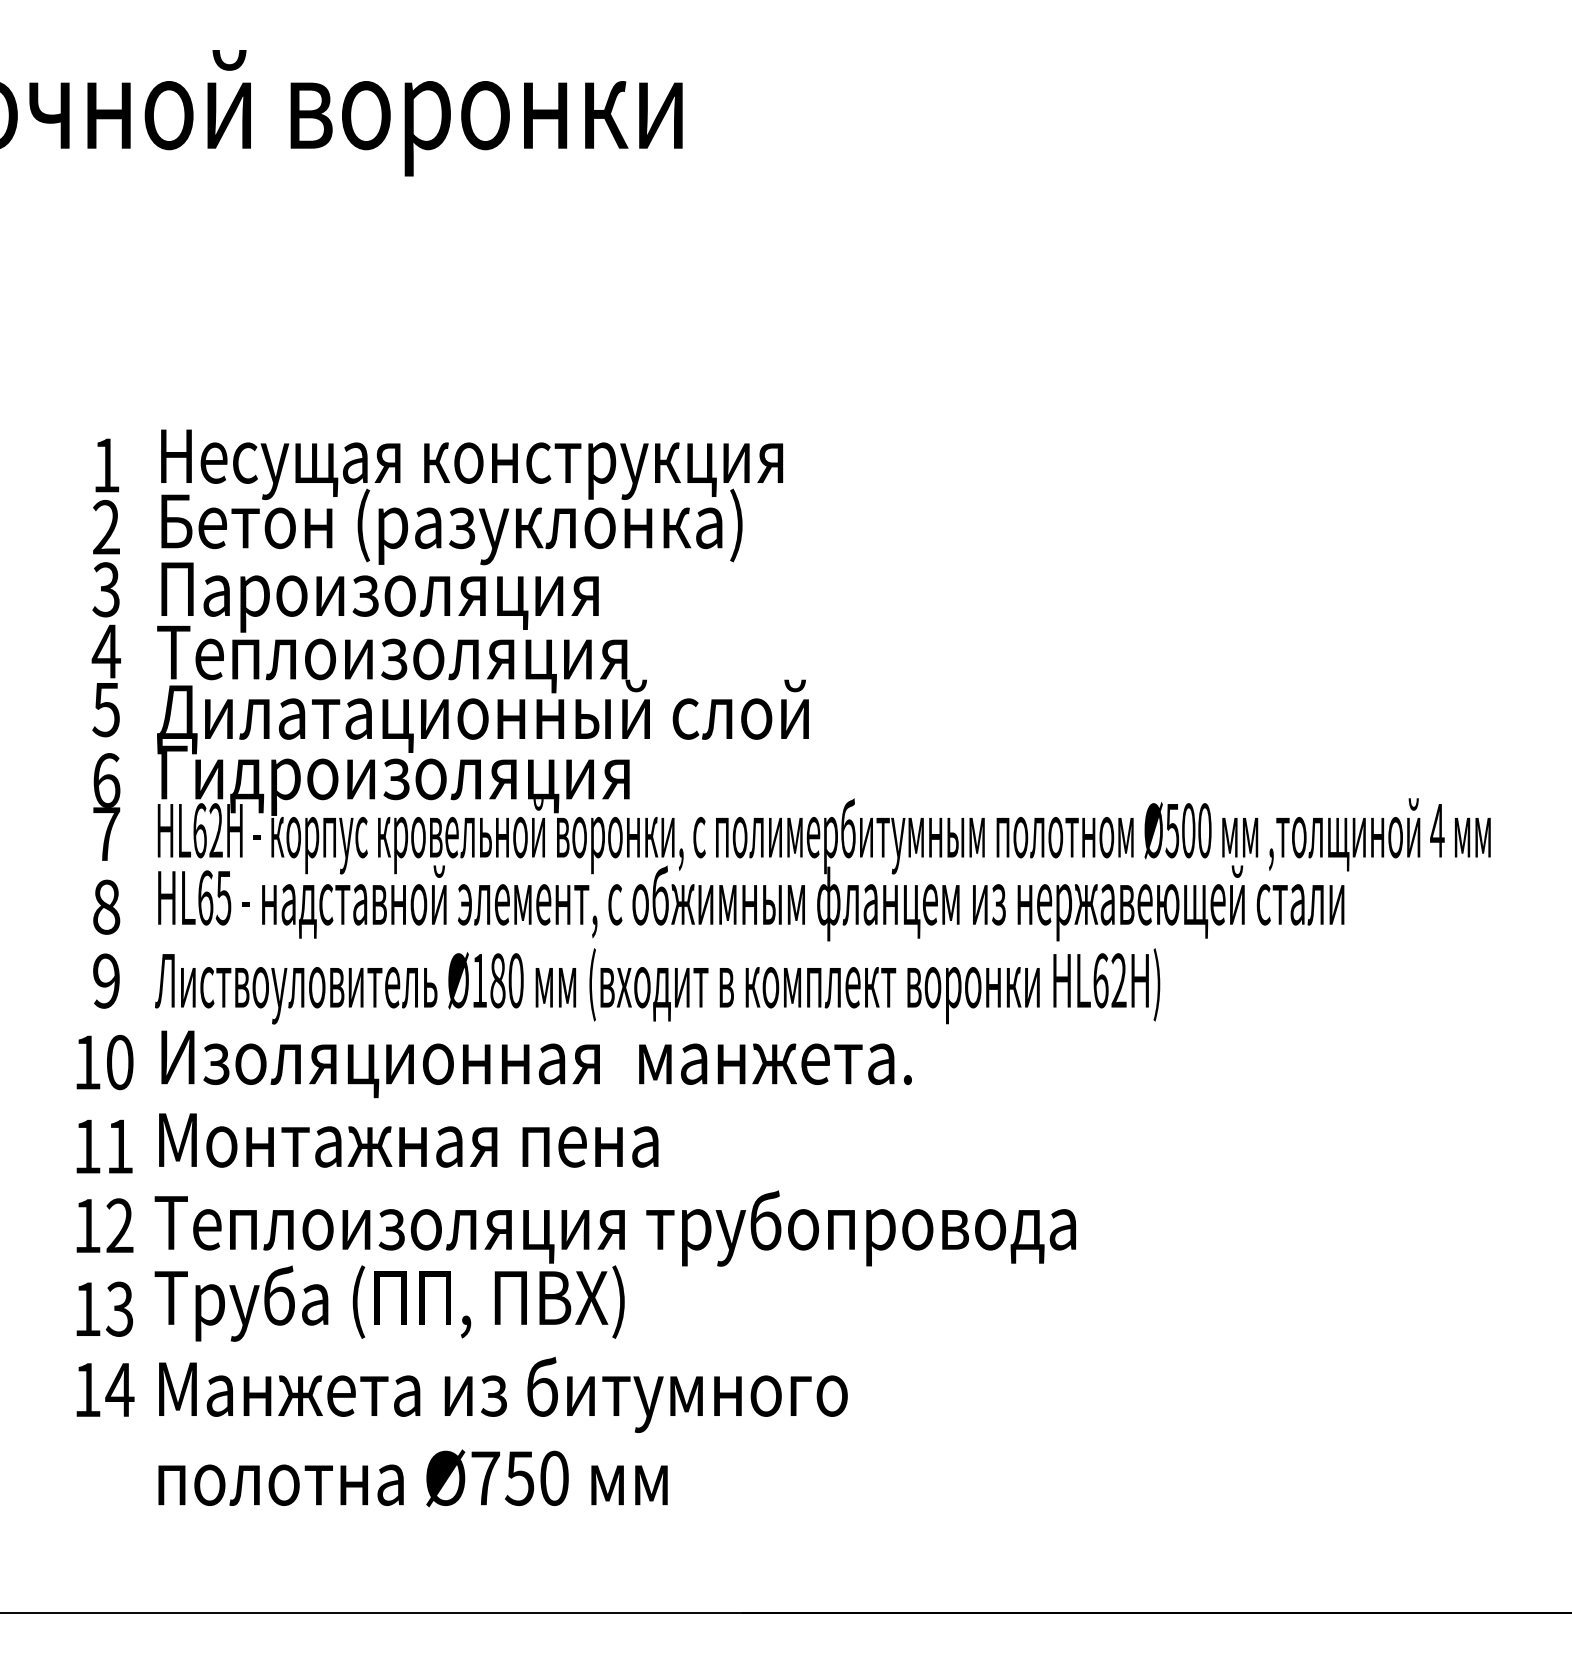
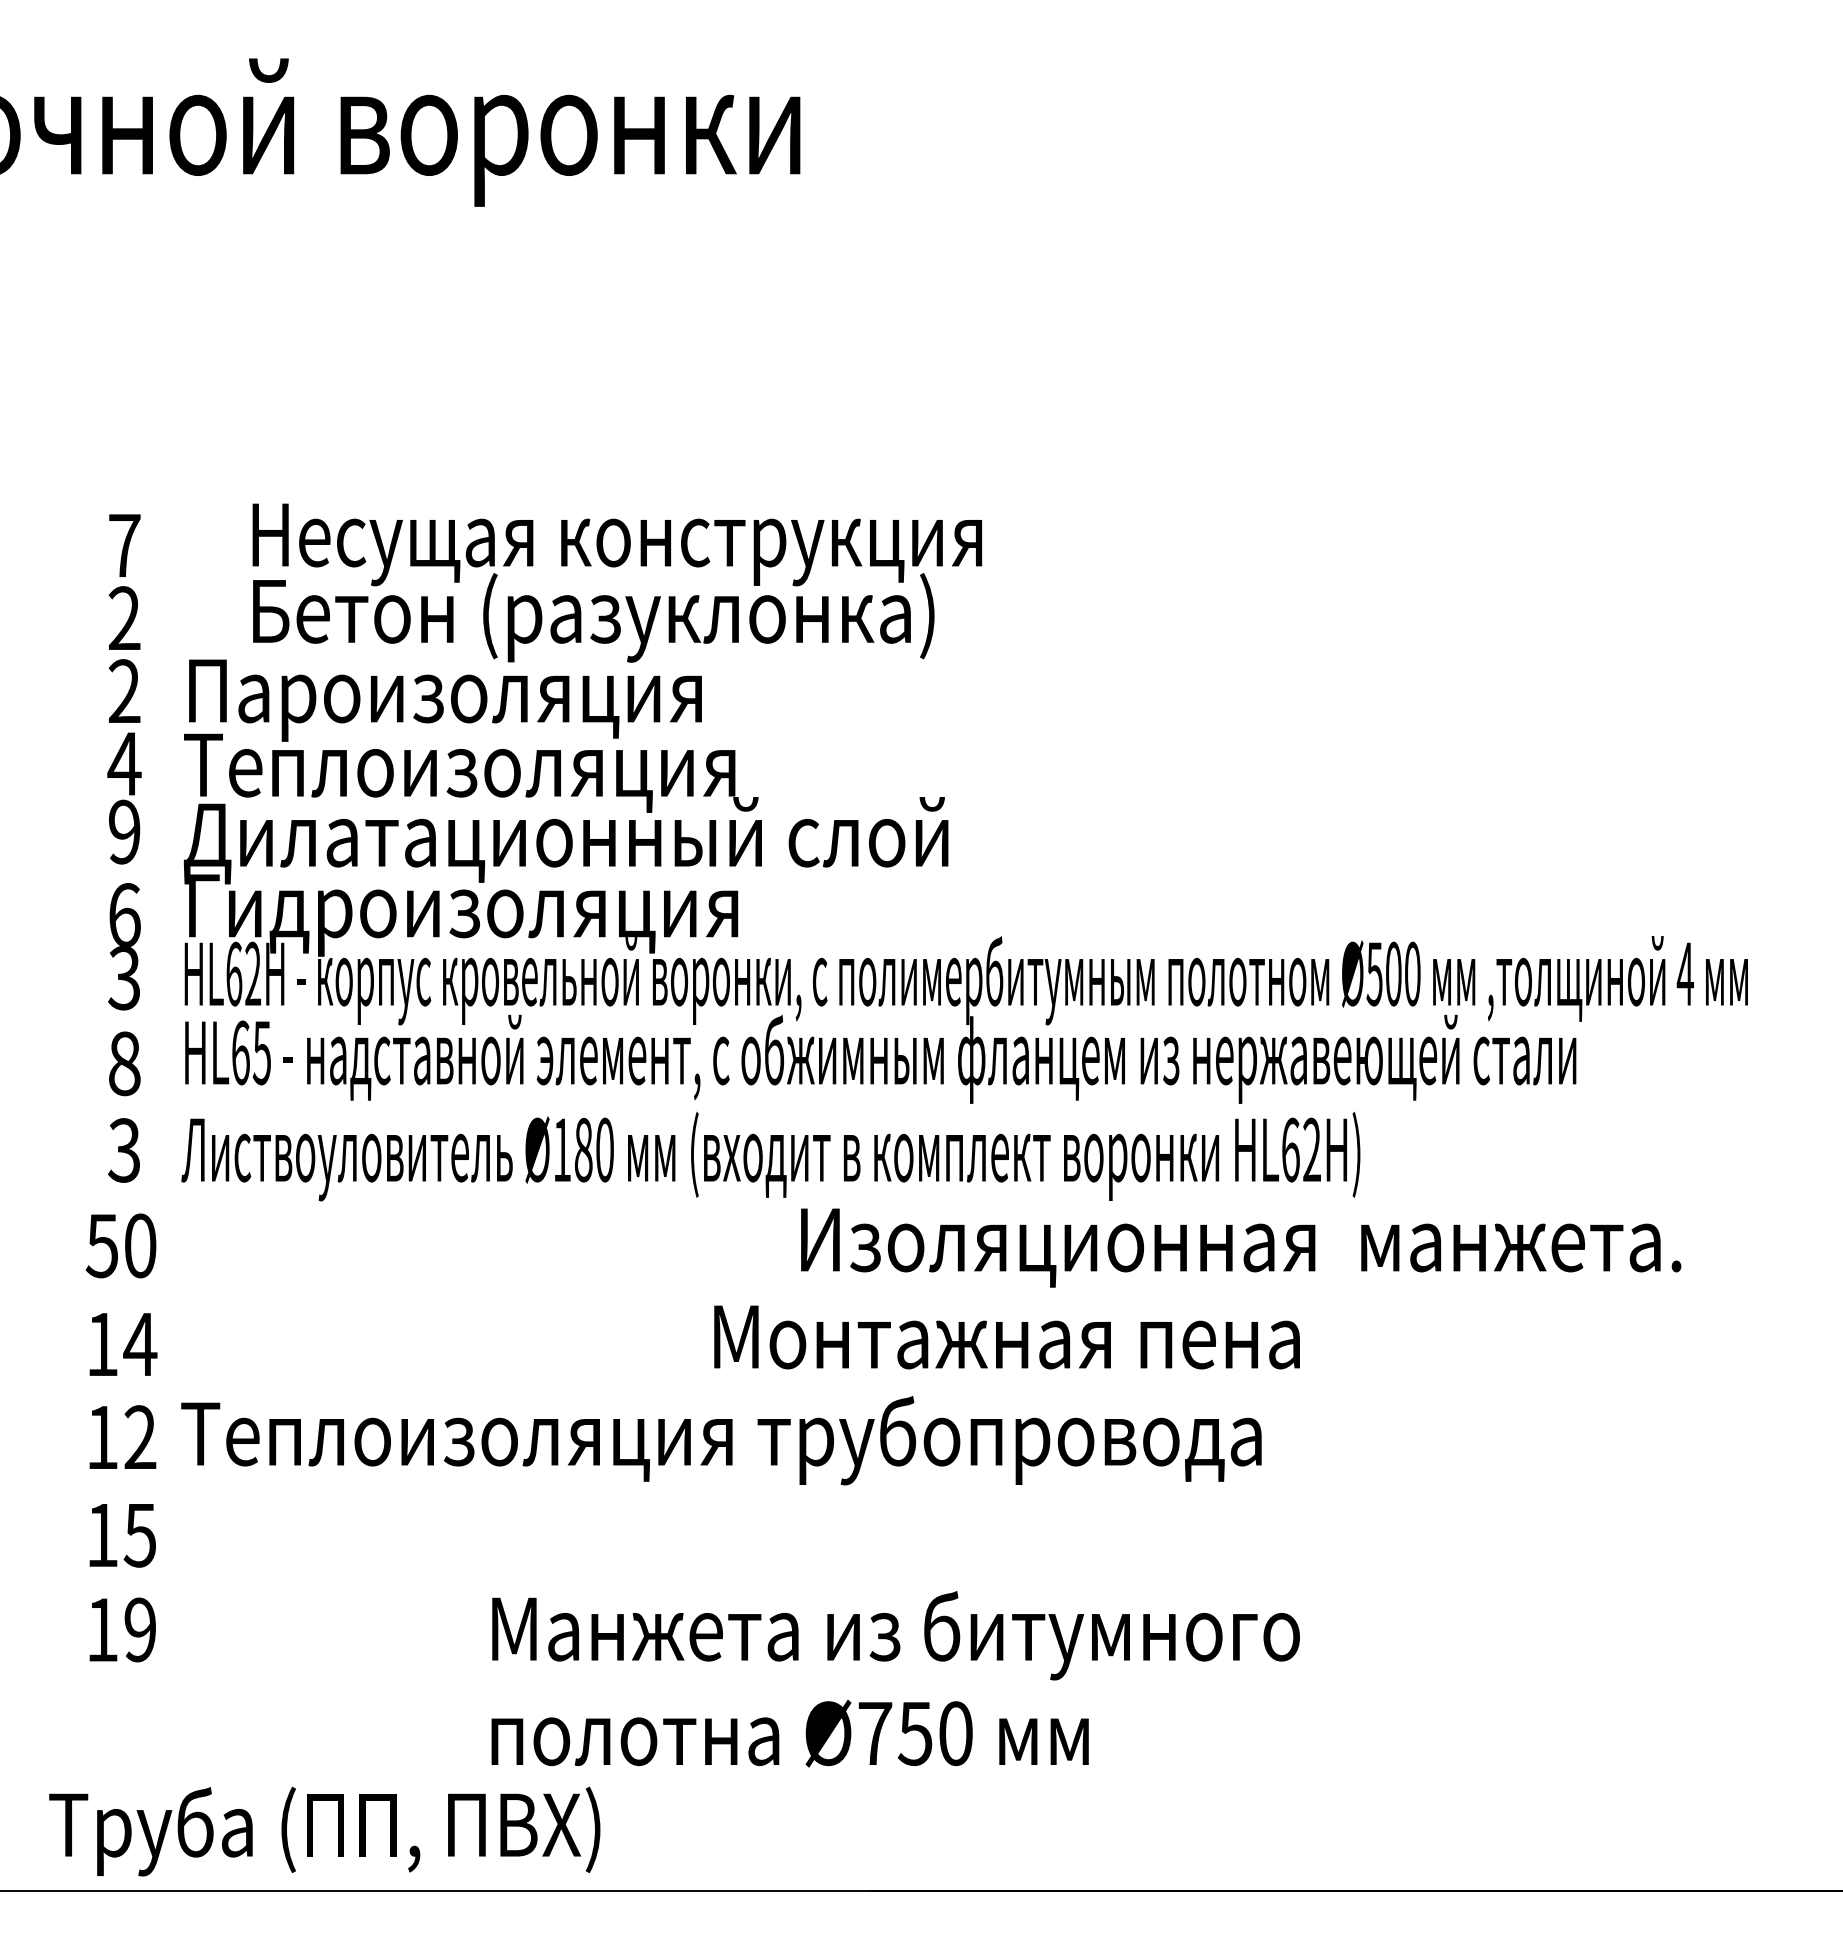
text: (106, 465) -> (124, 545), 1 -> 7
text: (472, 496) -> (617, 582), moved
text: (106, 589) -> (124, 691), 3 -> 2
text: (106, 709) -> (124, 831), 5 -> 9
text: (106, 834) -> (124, 978), 7 -> 3
text: (106, 981) -> (124, 1150), 9 -> 3
text: (86, 1063) -> (101, 1246), 10 -> 50
text: (537, 1063) -> (1241, 1247), moved
text: (408, 1140) -> (1006, 1337), moved
text: (120, 1146) -> (140, 1344), 11 -> 14
text: (389, 1303) -> (324, 1831), moved
text: (119, 1309) -> (139, 1535), 13 -> 15
text: (120, 1389) -> (140, 1629), 14 -> 19
text: (502, 1432) -> (895, 1679), moved

